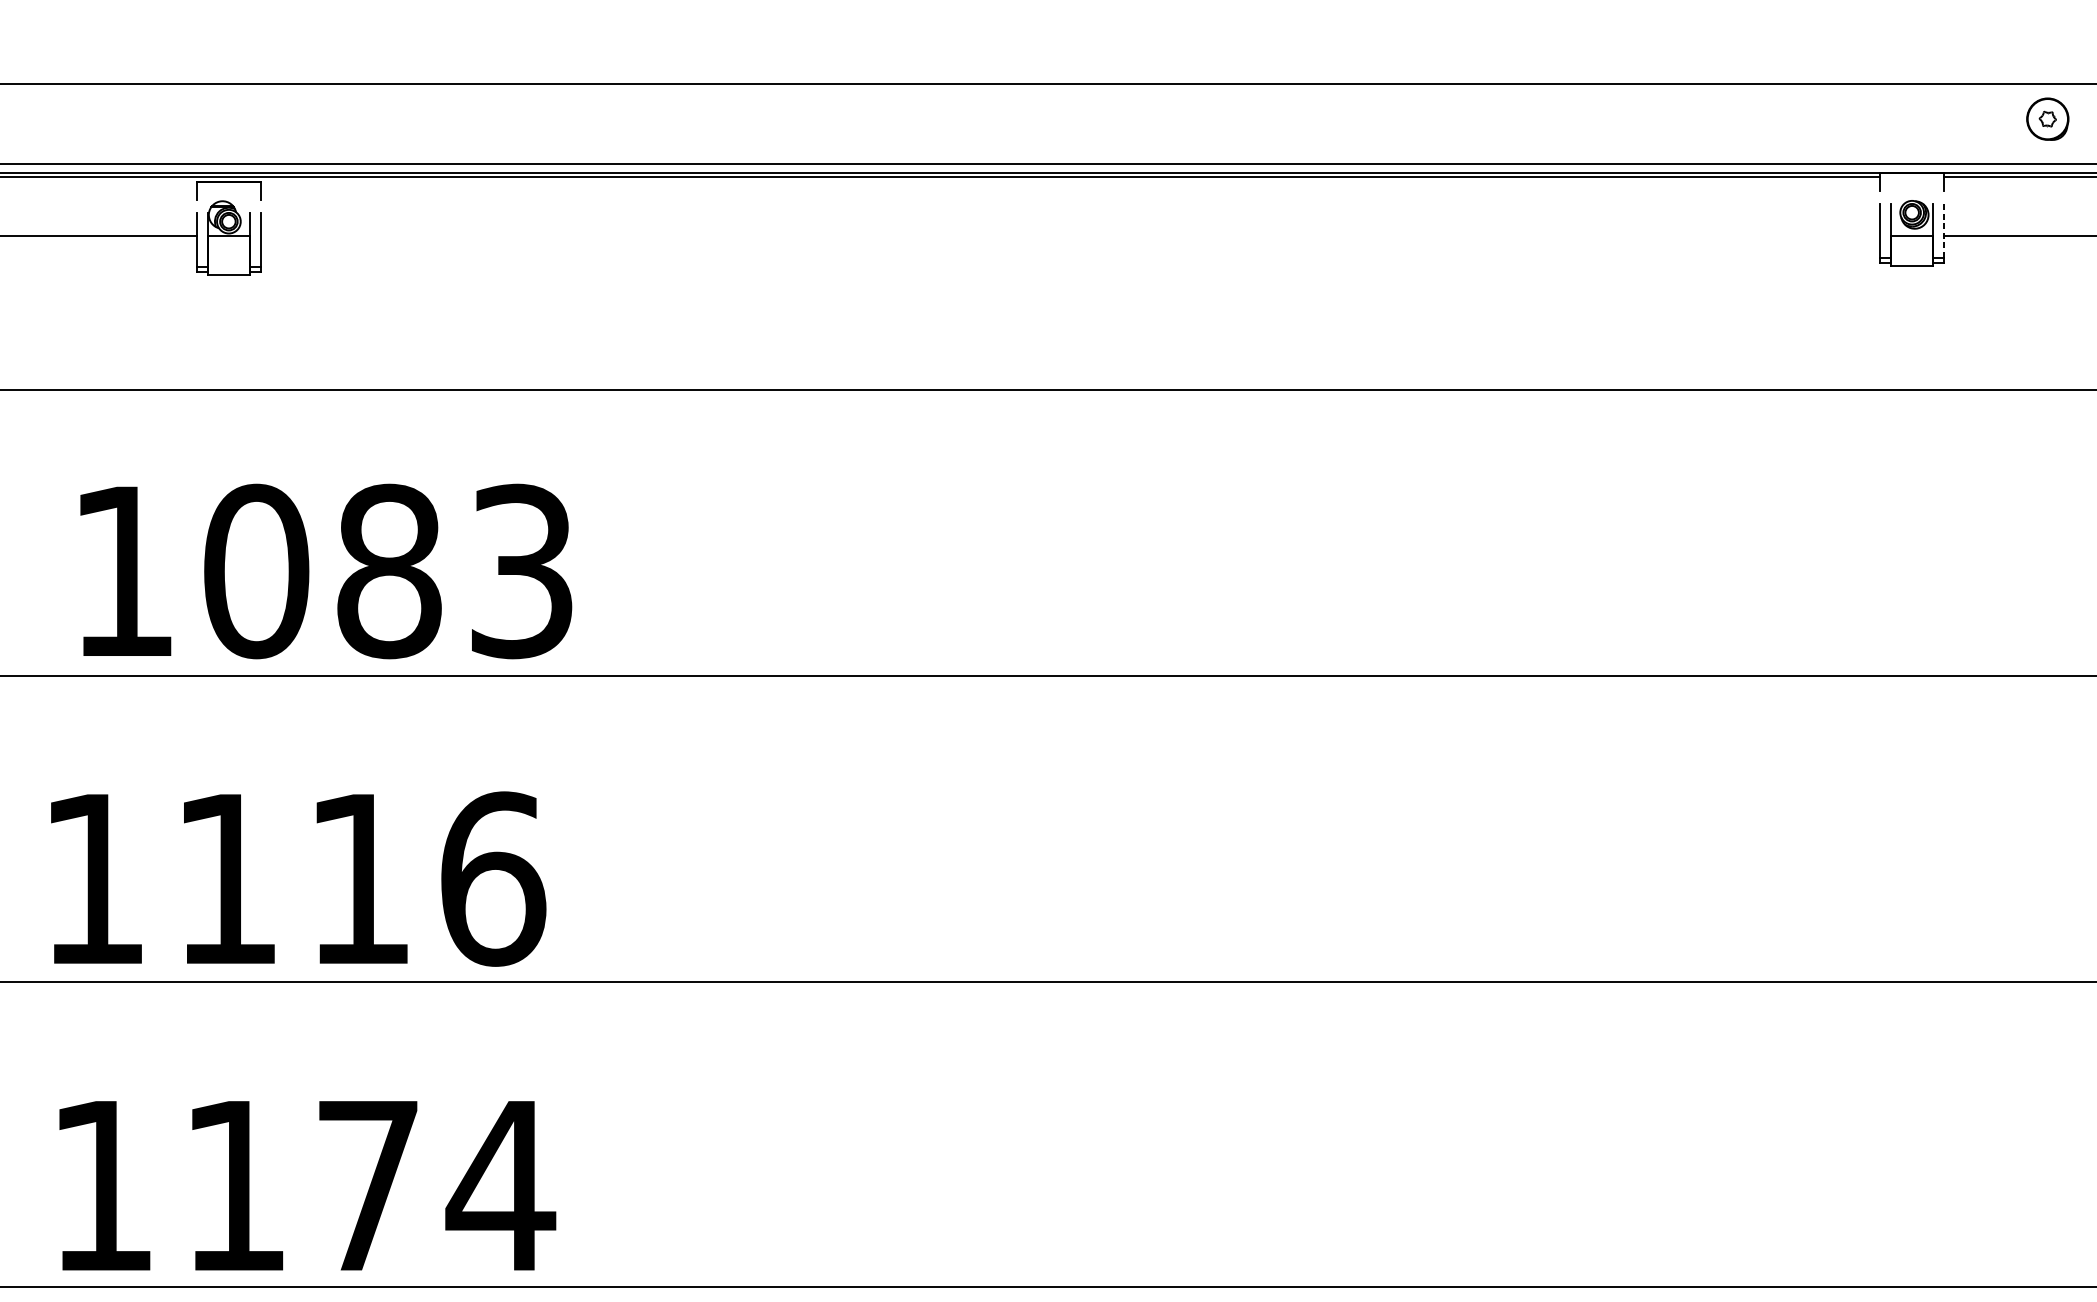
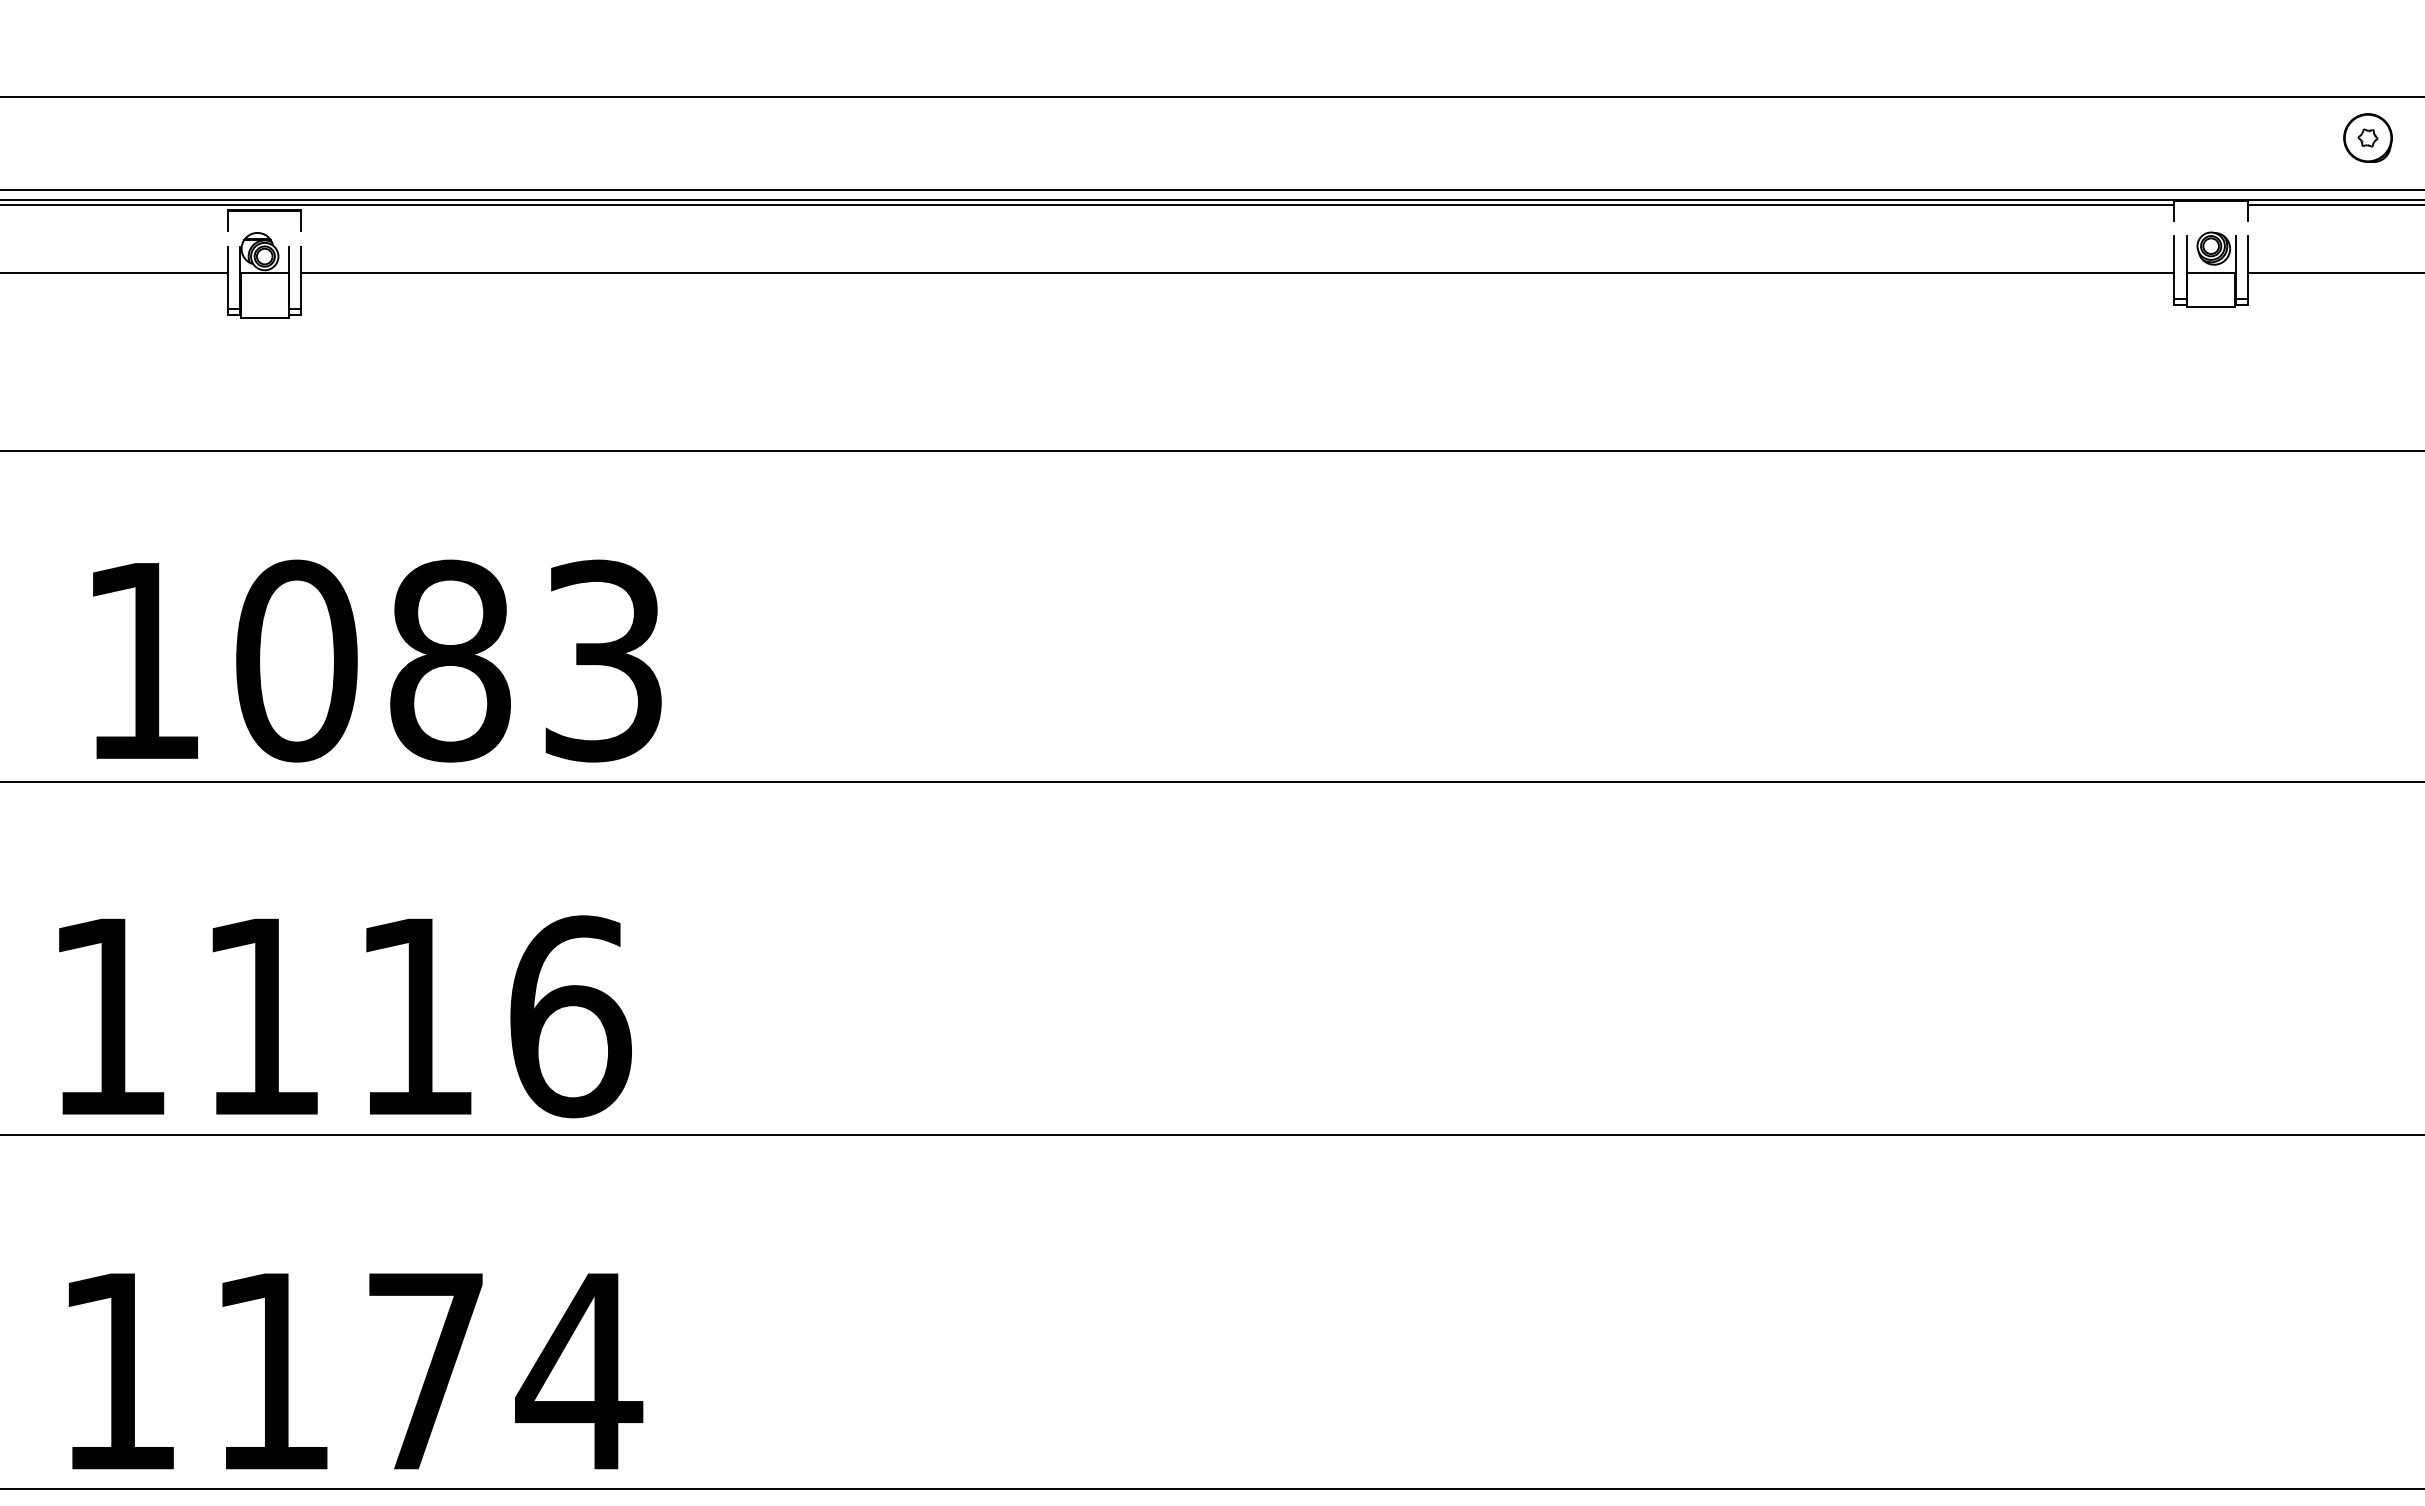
line: (1943, 231) -> (2247, 267), dashed -> solid
line: (1070, 236) -> (1237, 273), added

